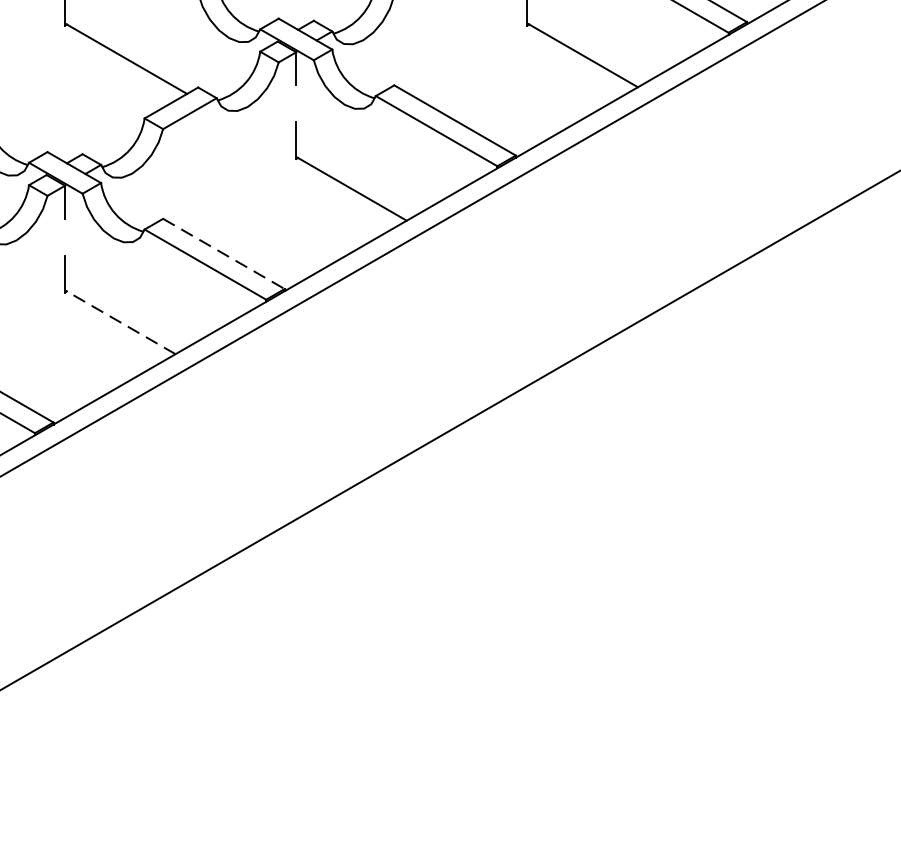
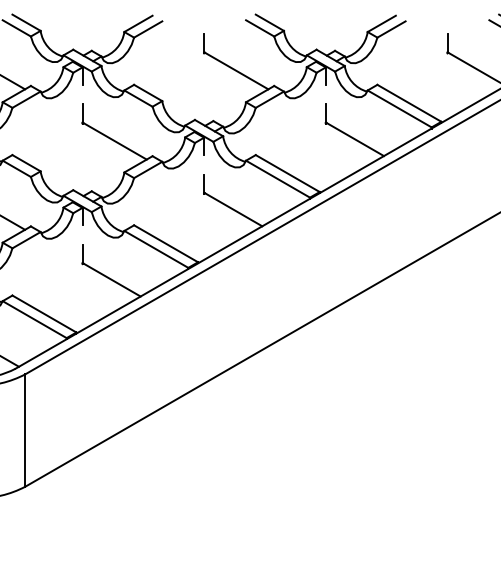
line: (224, 253) -> (166, 243), dashed -> solid
line: (120, 321) -> (111, 279), dashed -> solid

